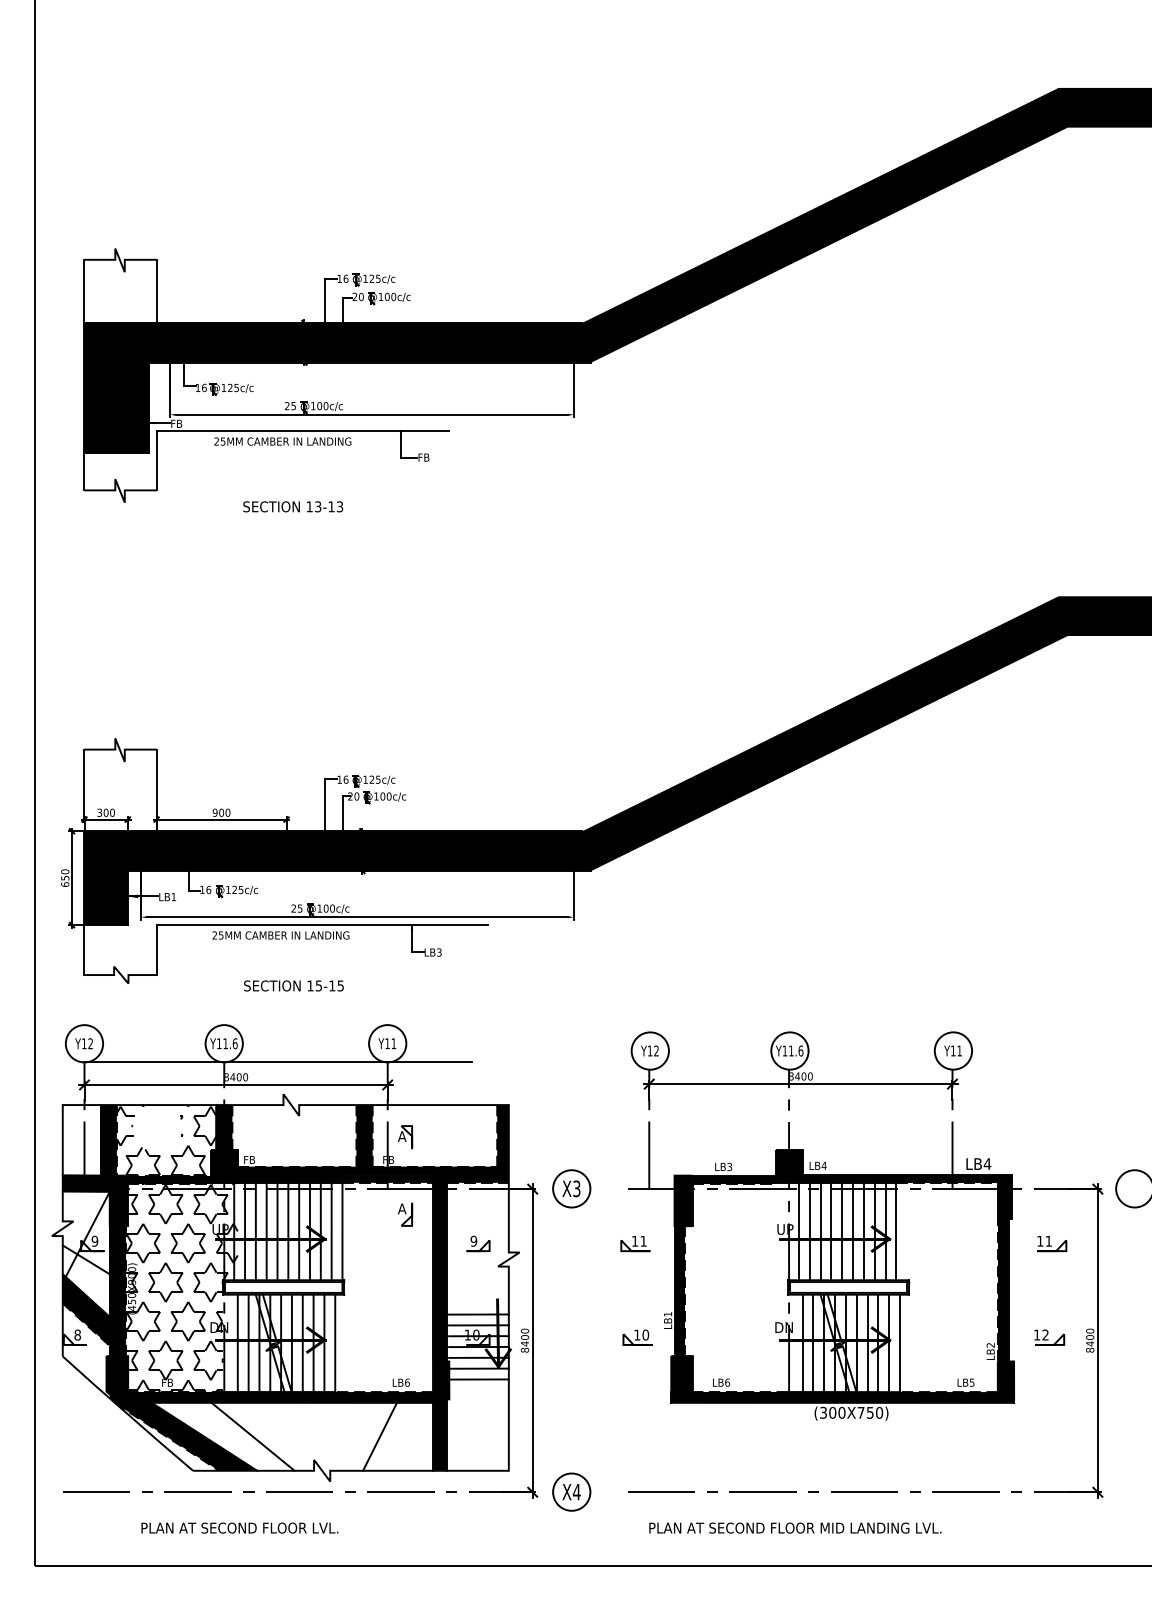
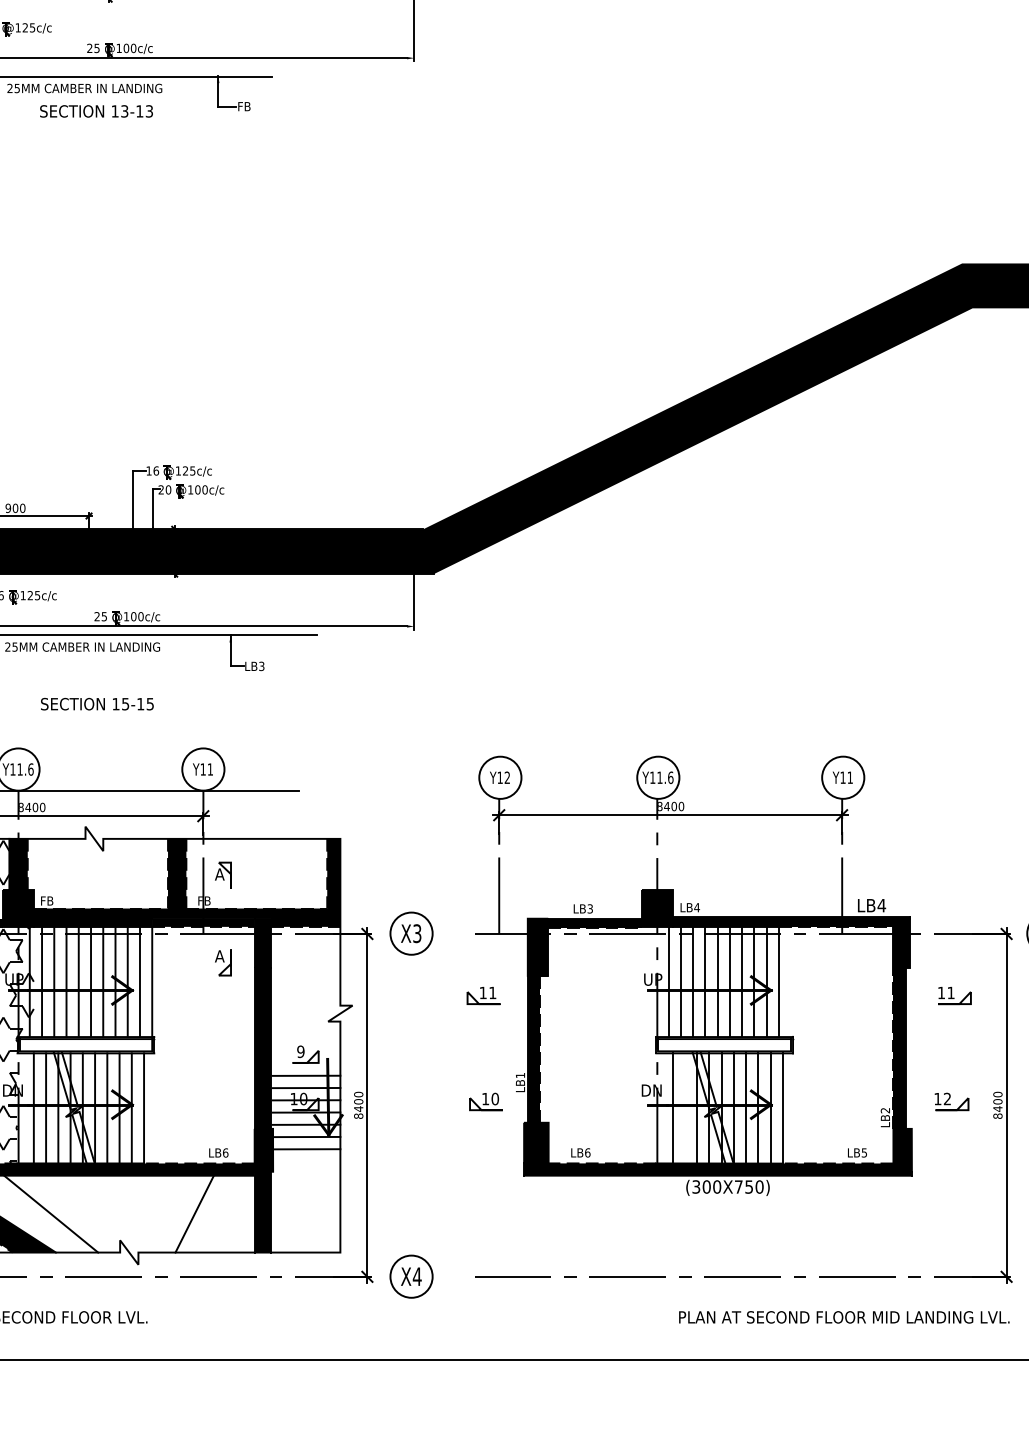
text: (293, 506) -> (96, 111), moved
part: (478, 1243) -> (306, 1054), moved
line: (813, 1343) -> (684, 1108), removed
text: (795, 1527) -> (844, 1316), moved

